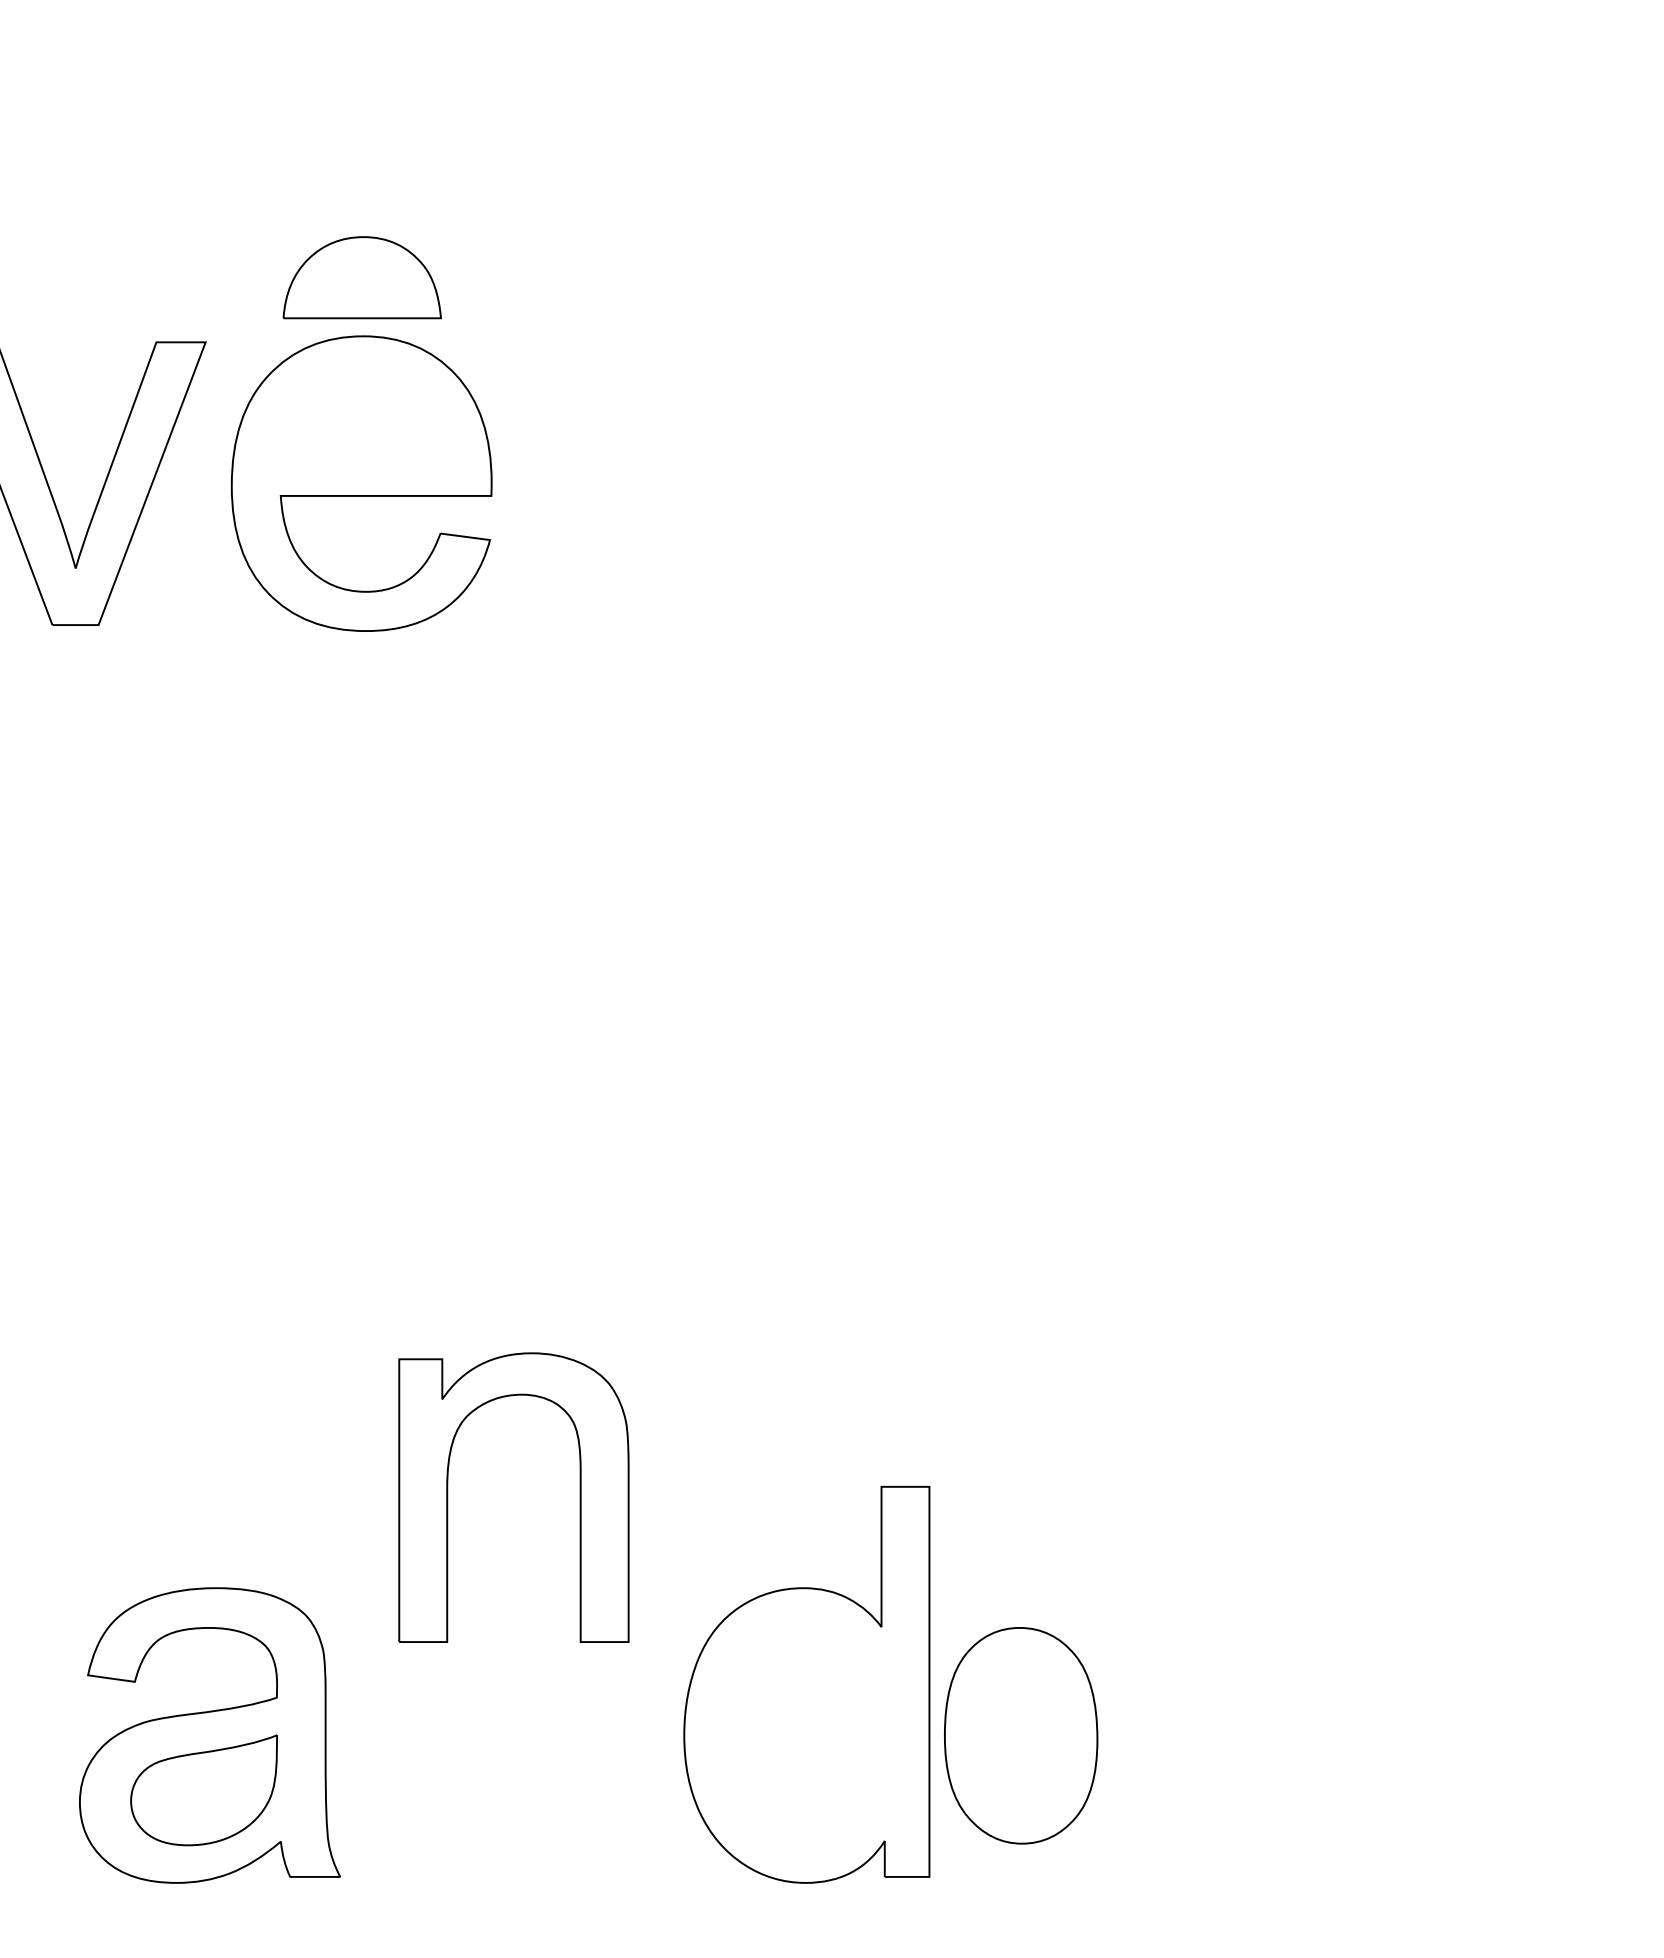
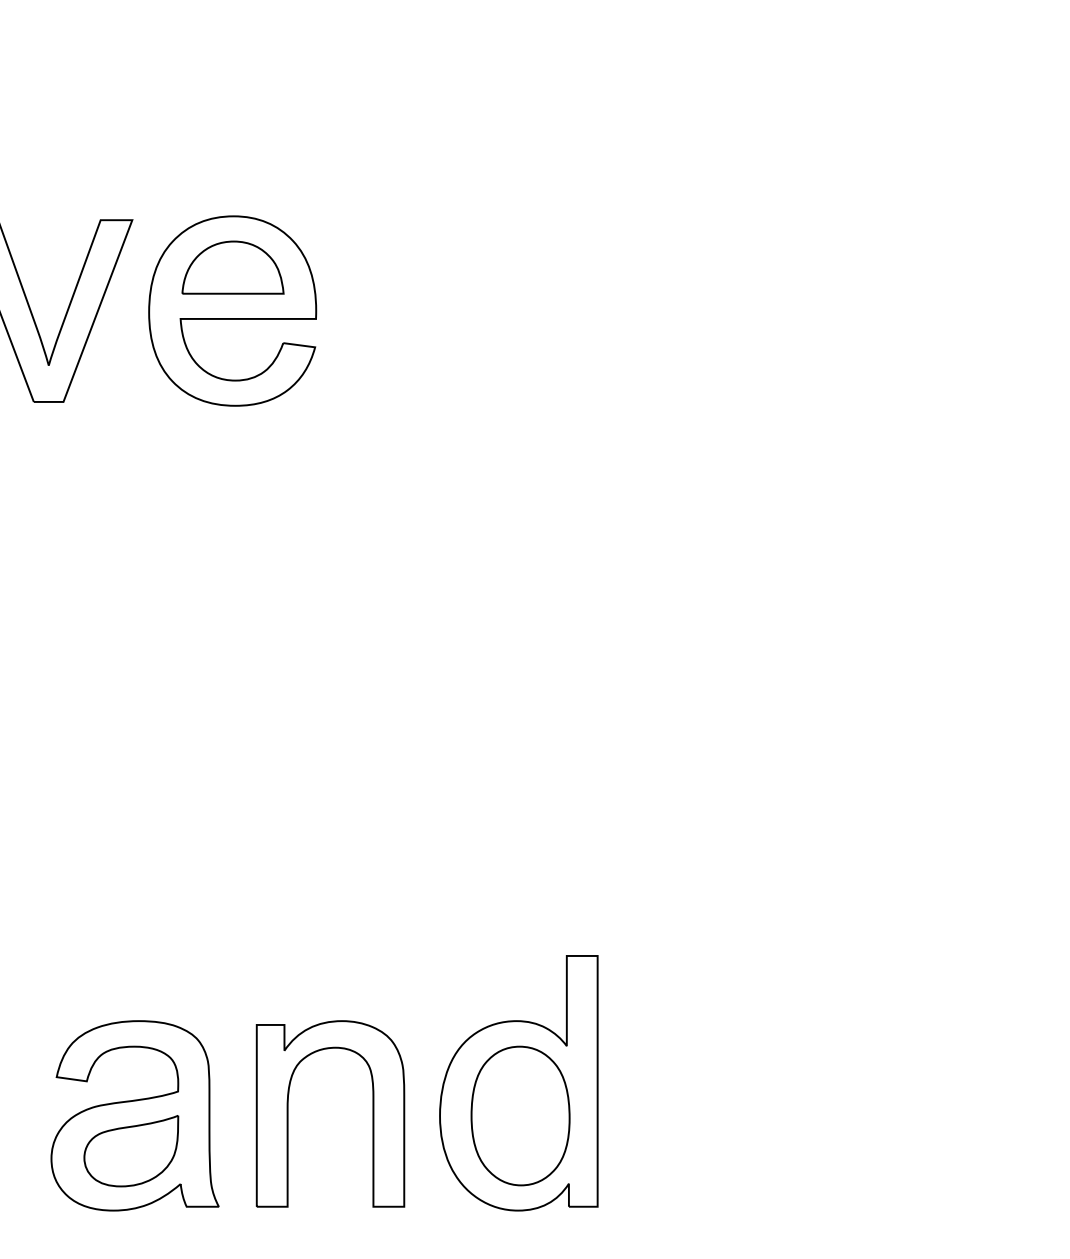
part: (361, 277) -> (232, 267), moved
part: (448, 1496) -> (288, 1113), moved
part: (1020, 1734) -> (520, 1115), moved

